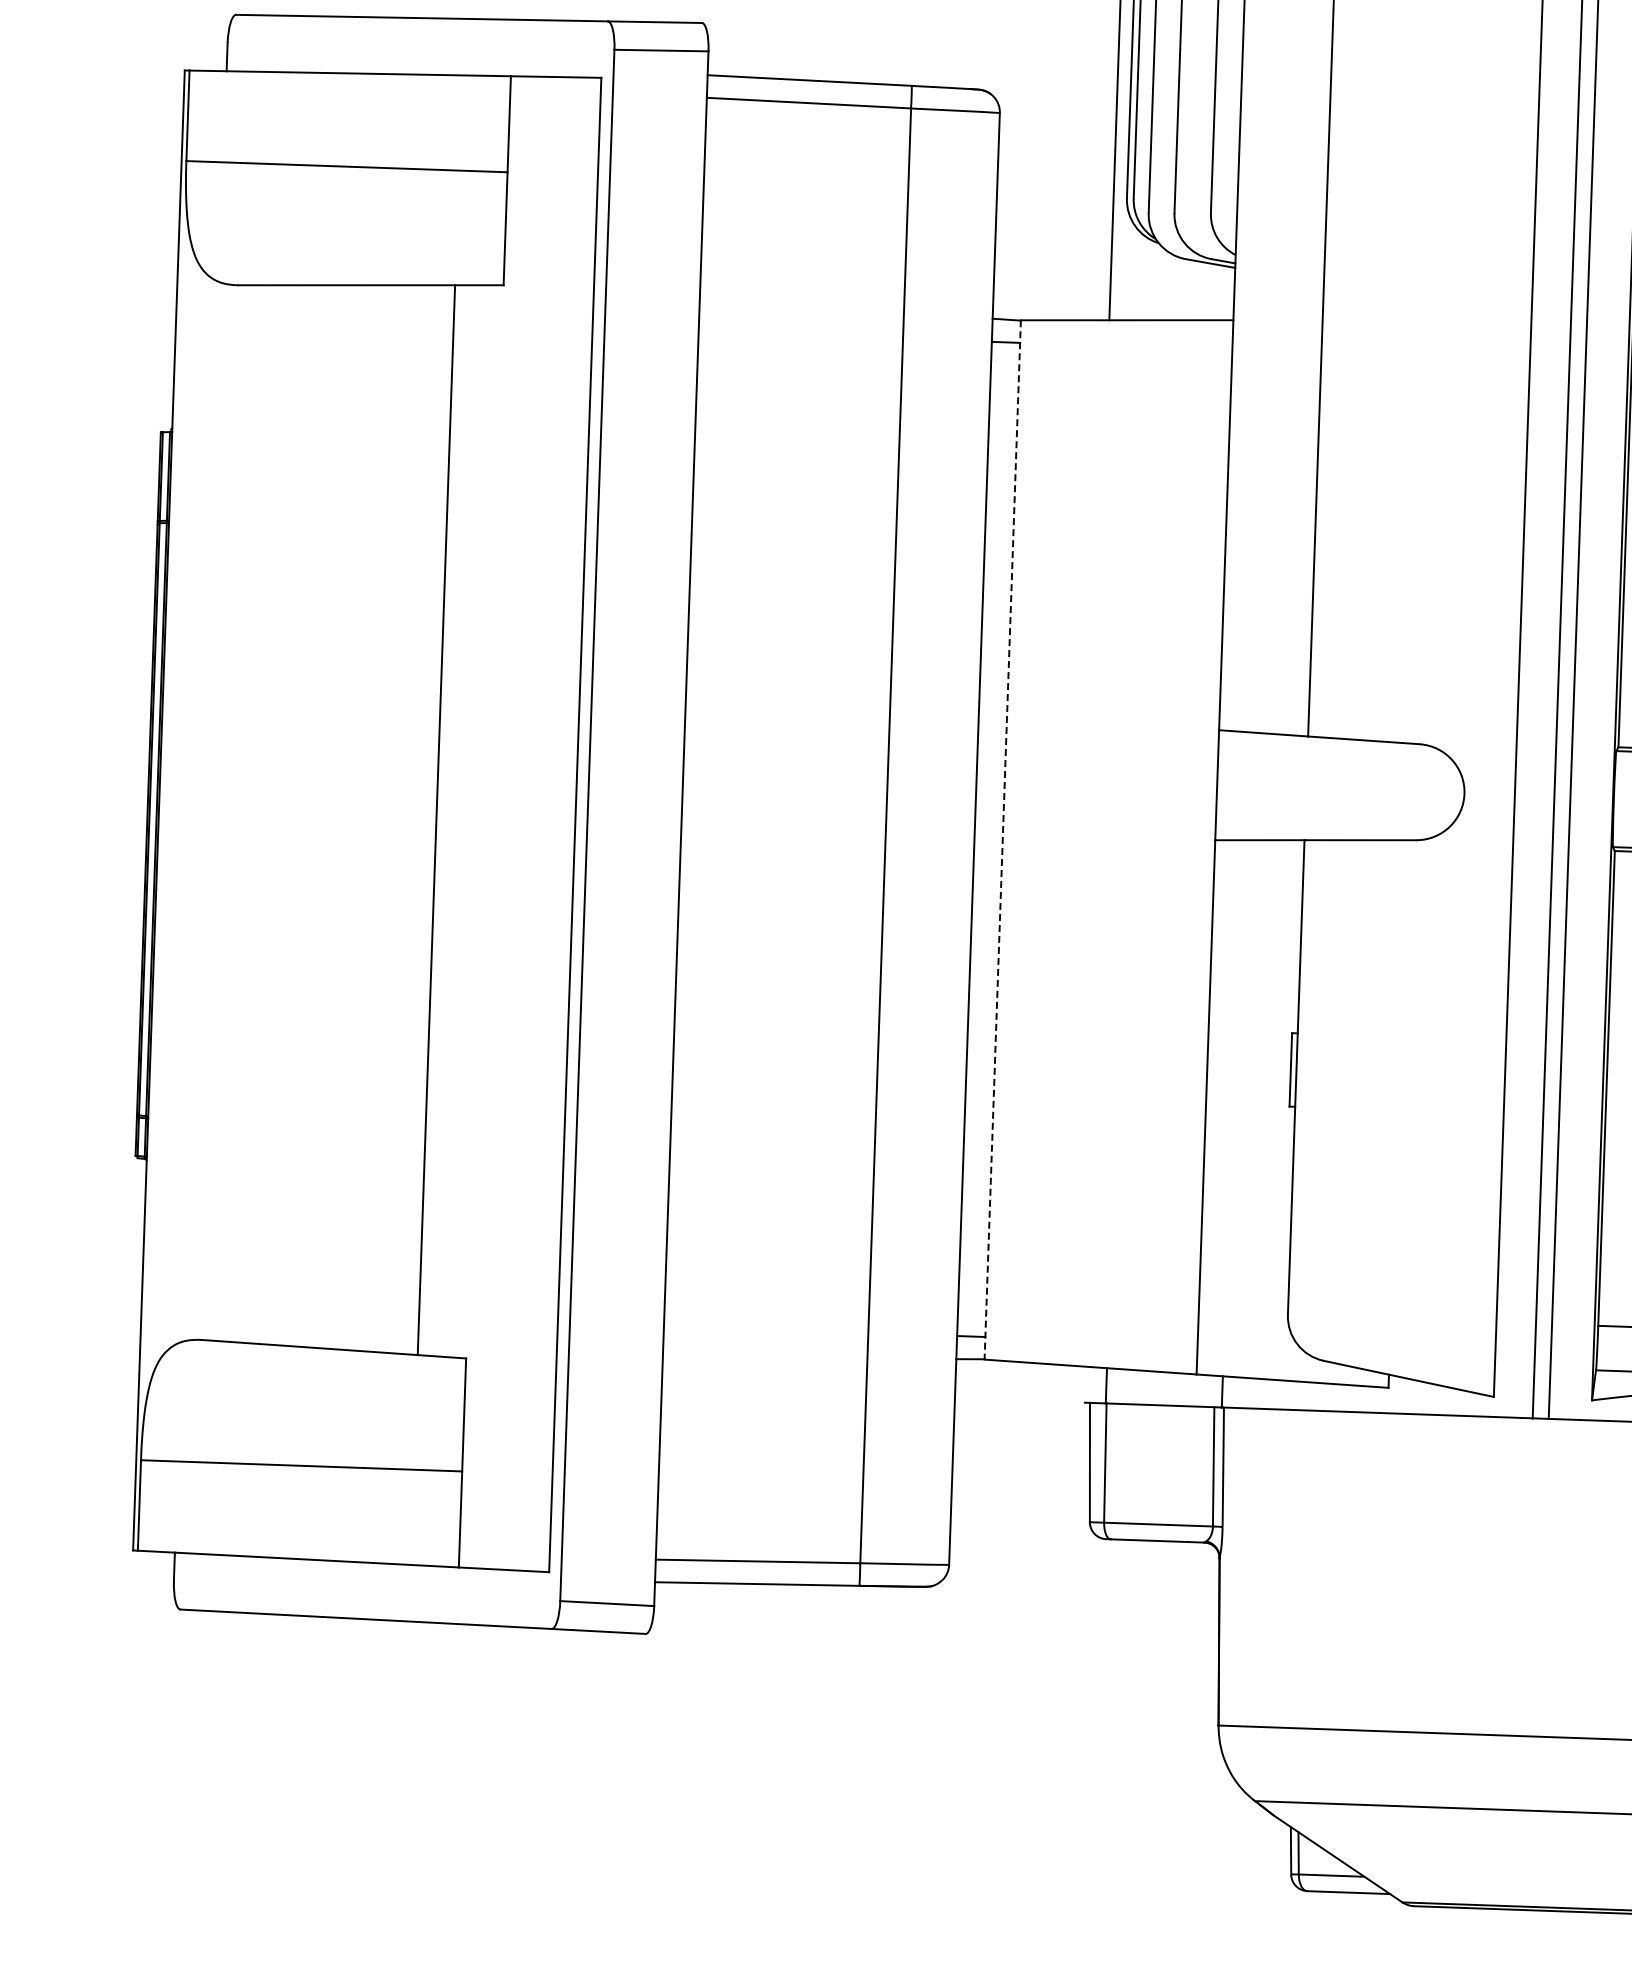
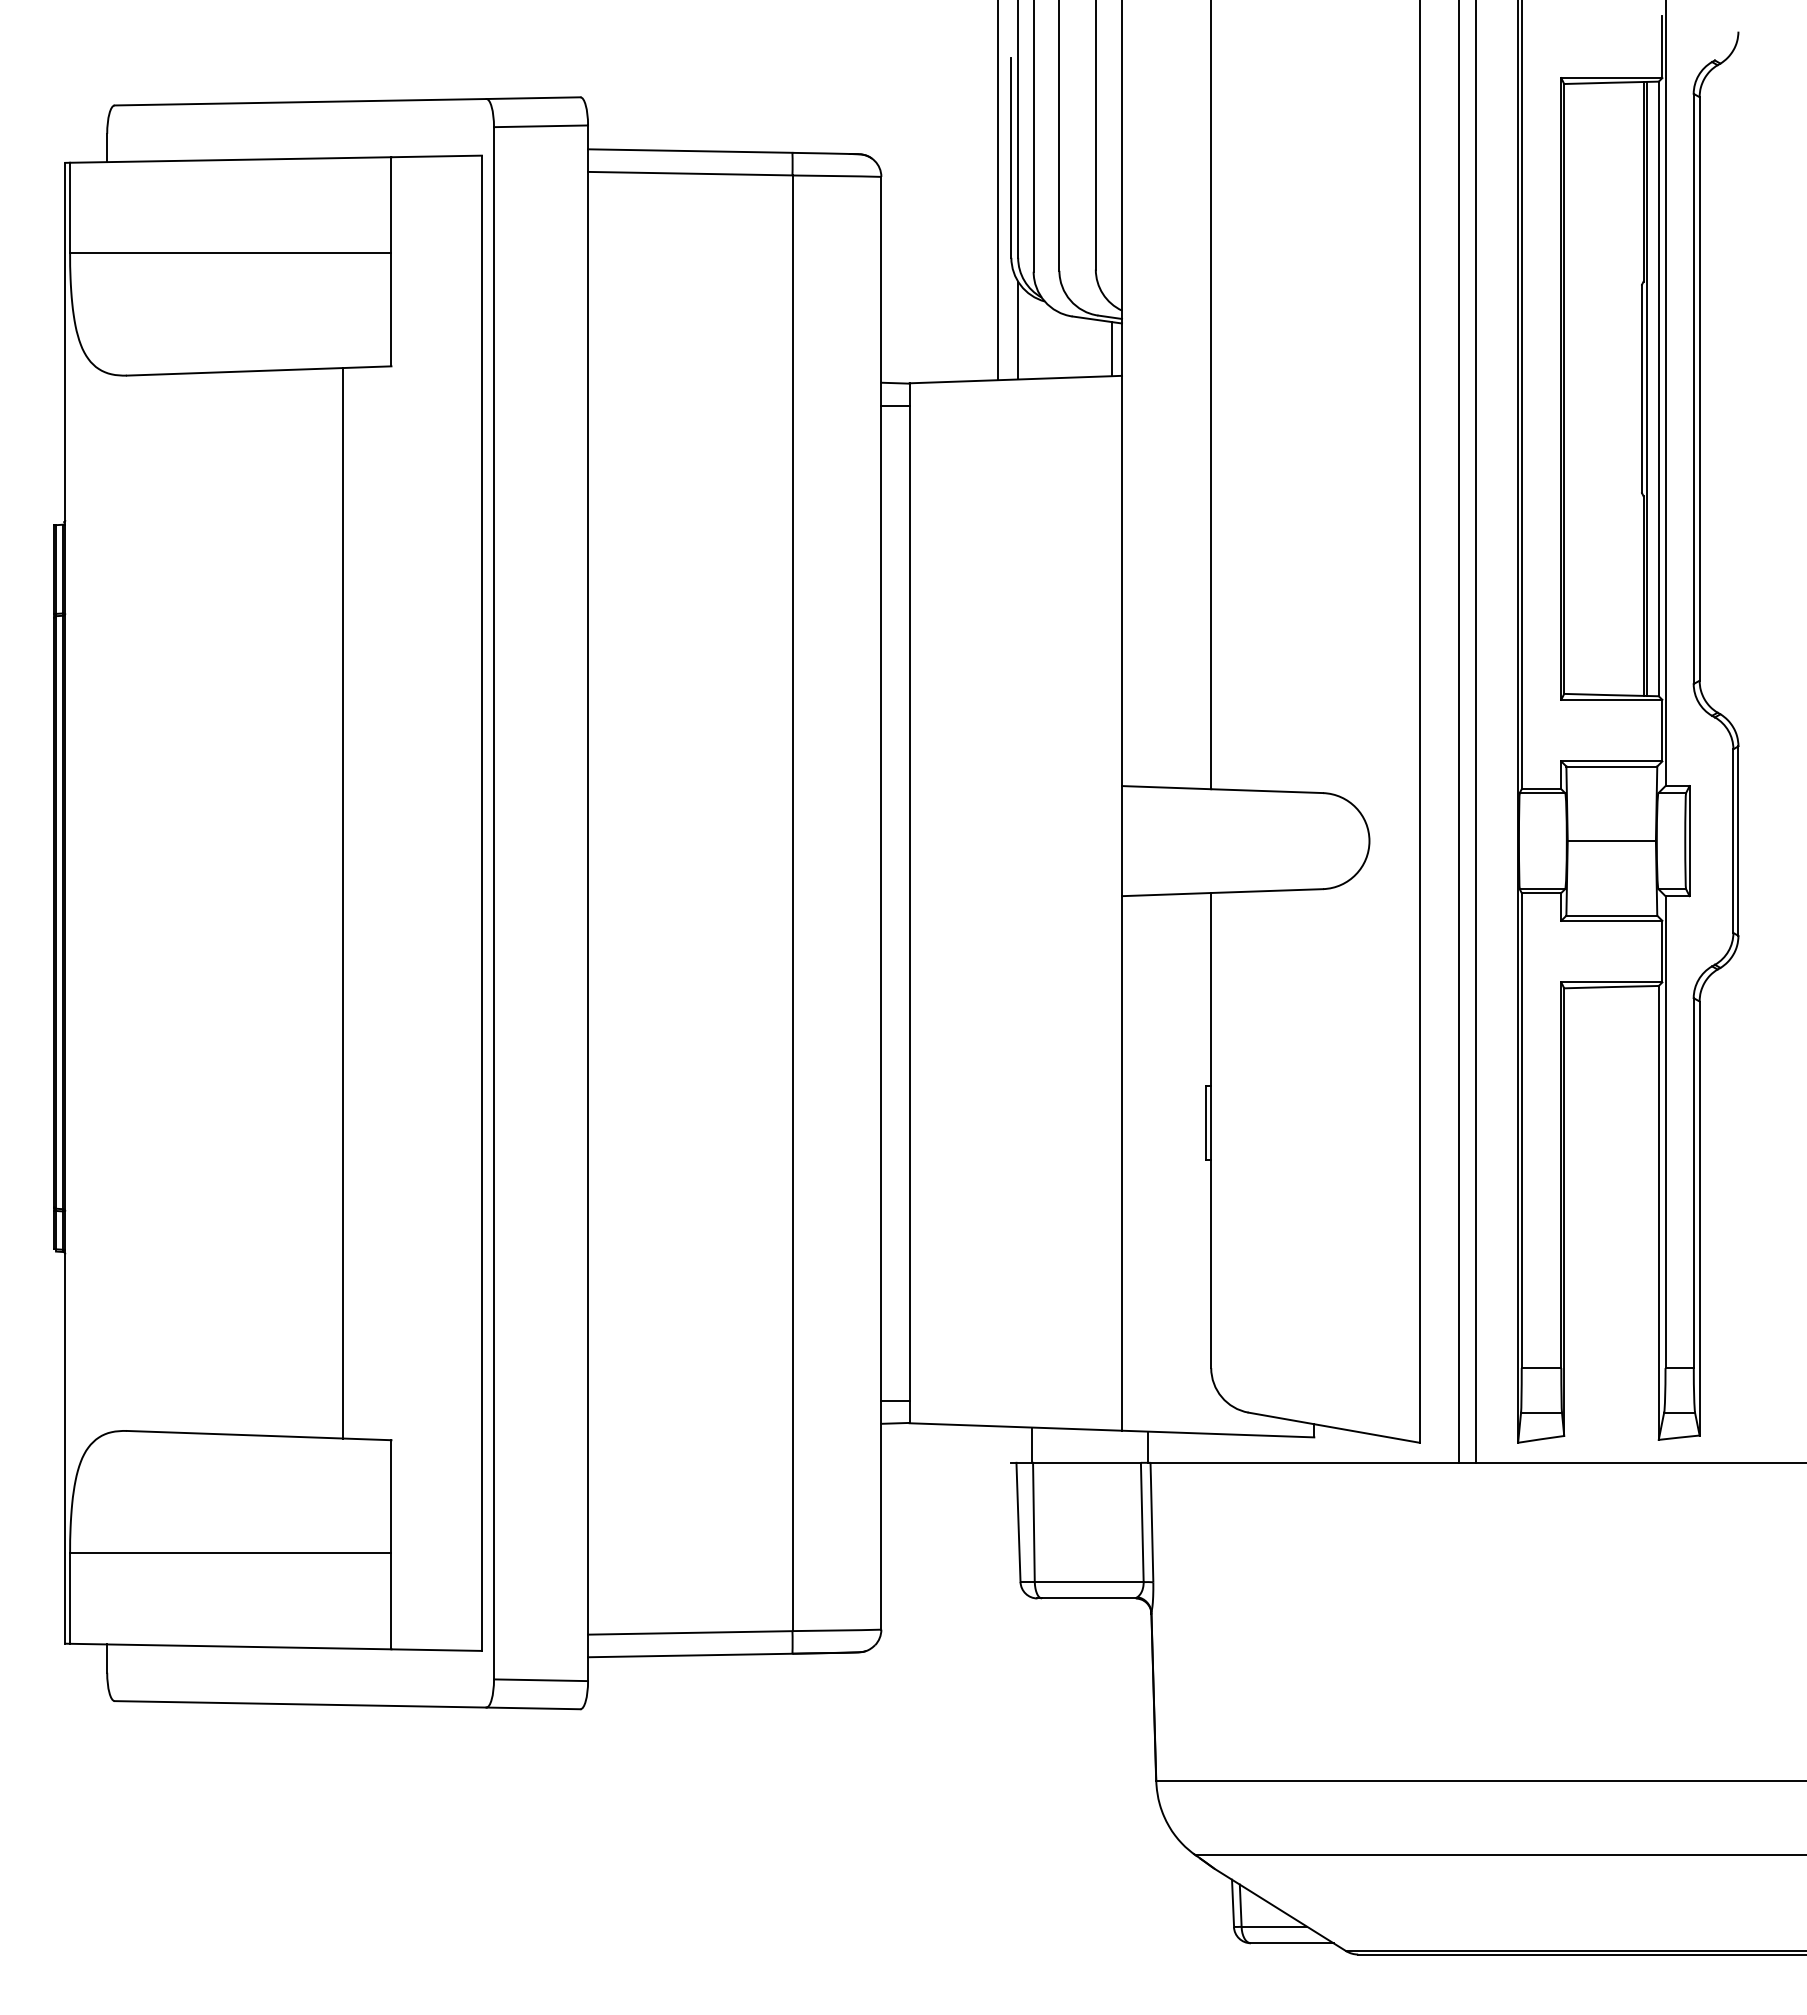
line: (1131, 271) -> (1018, 330), added
line: (1223, 293) -> (1111, 349), added
line: (1002, 840) -> (909, 903), dashed -> solid

